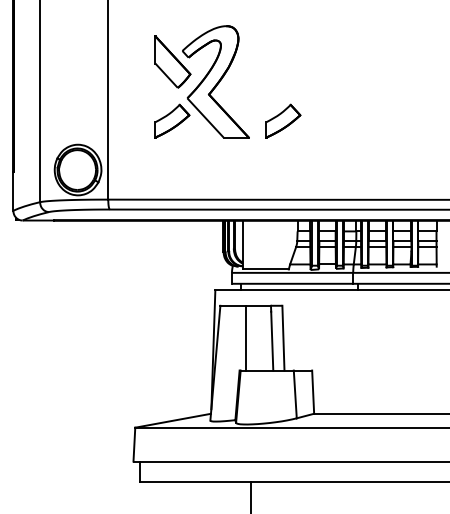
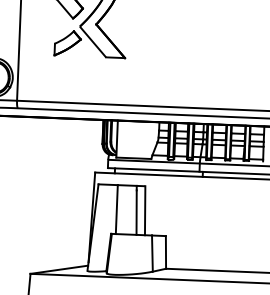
part: (283, 120) -> (151, 46), removed

